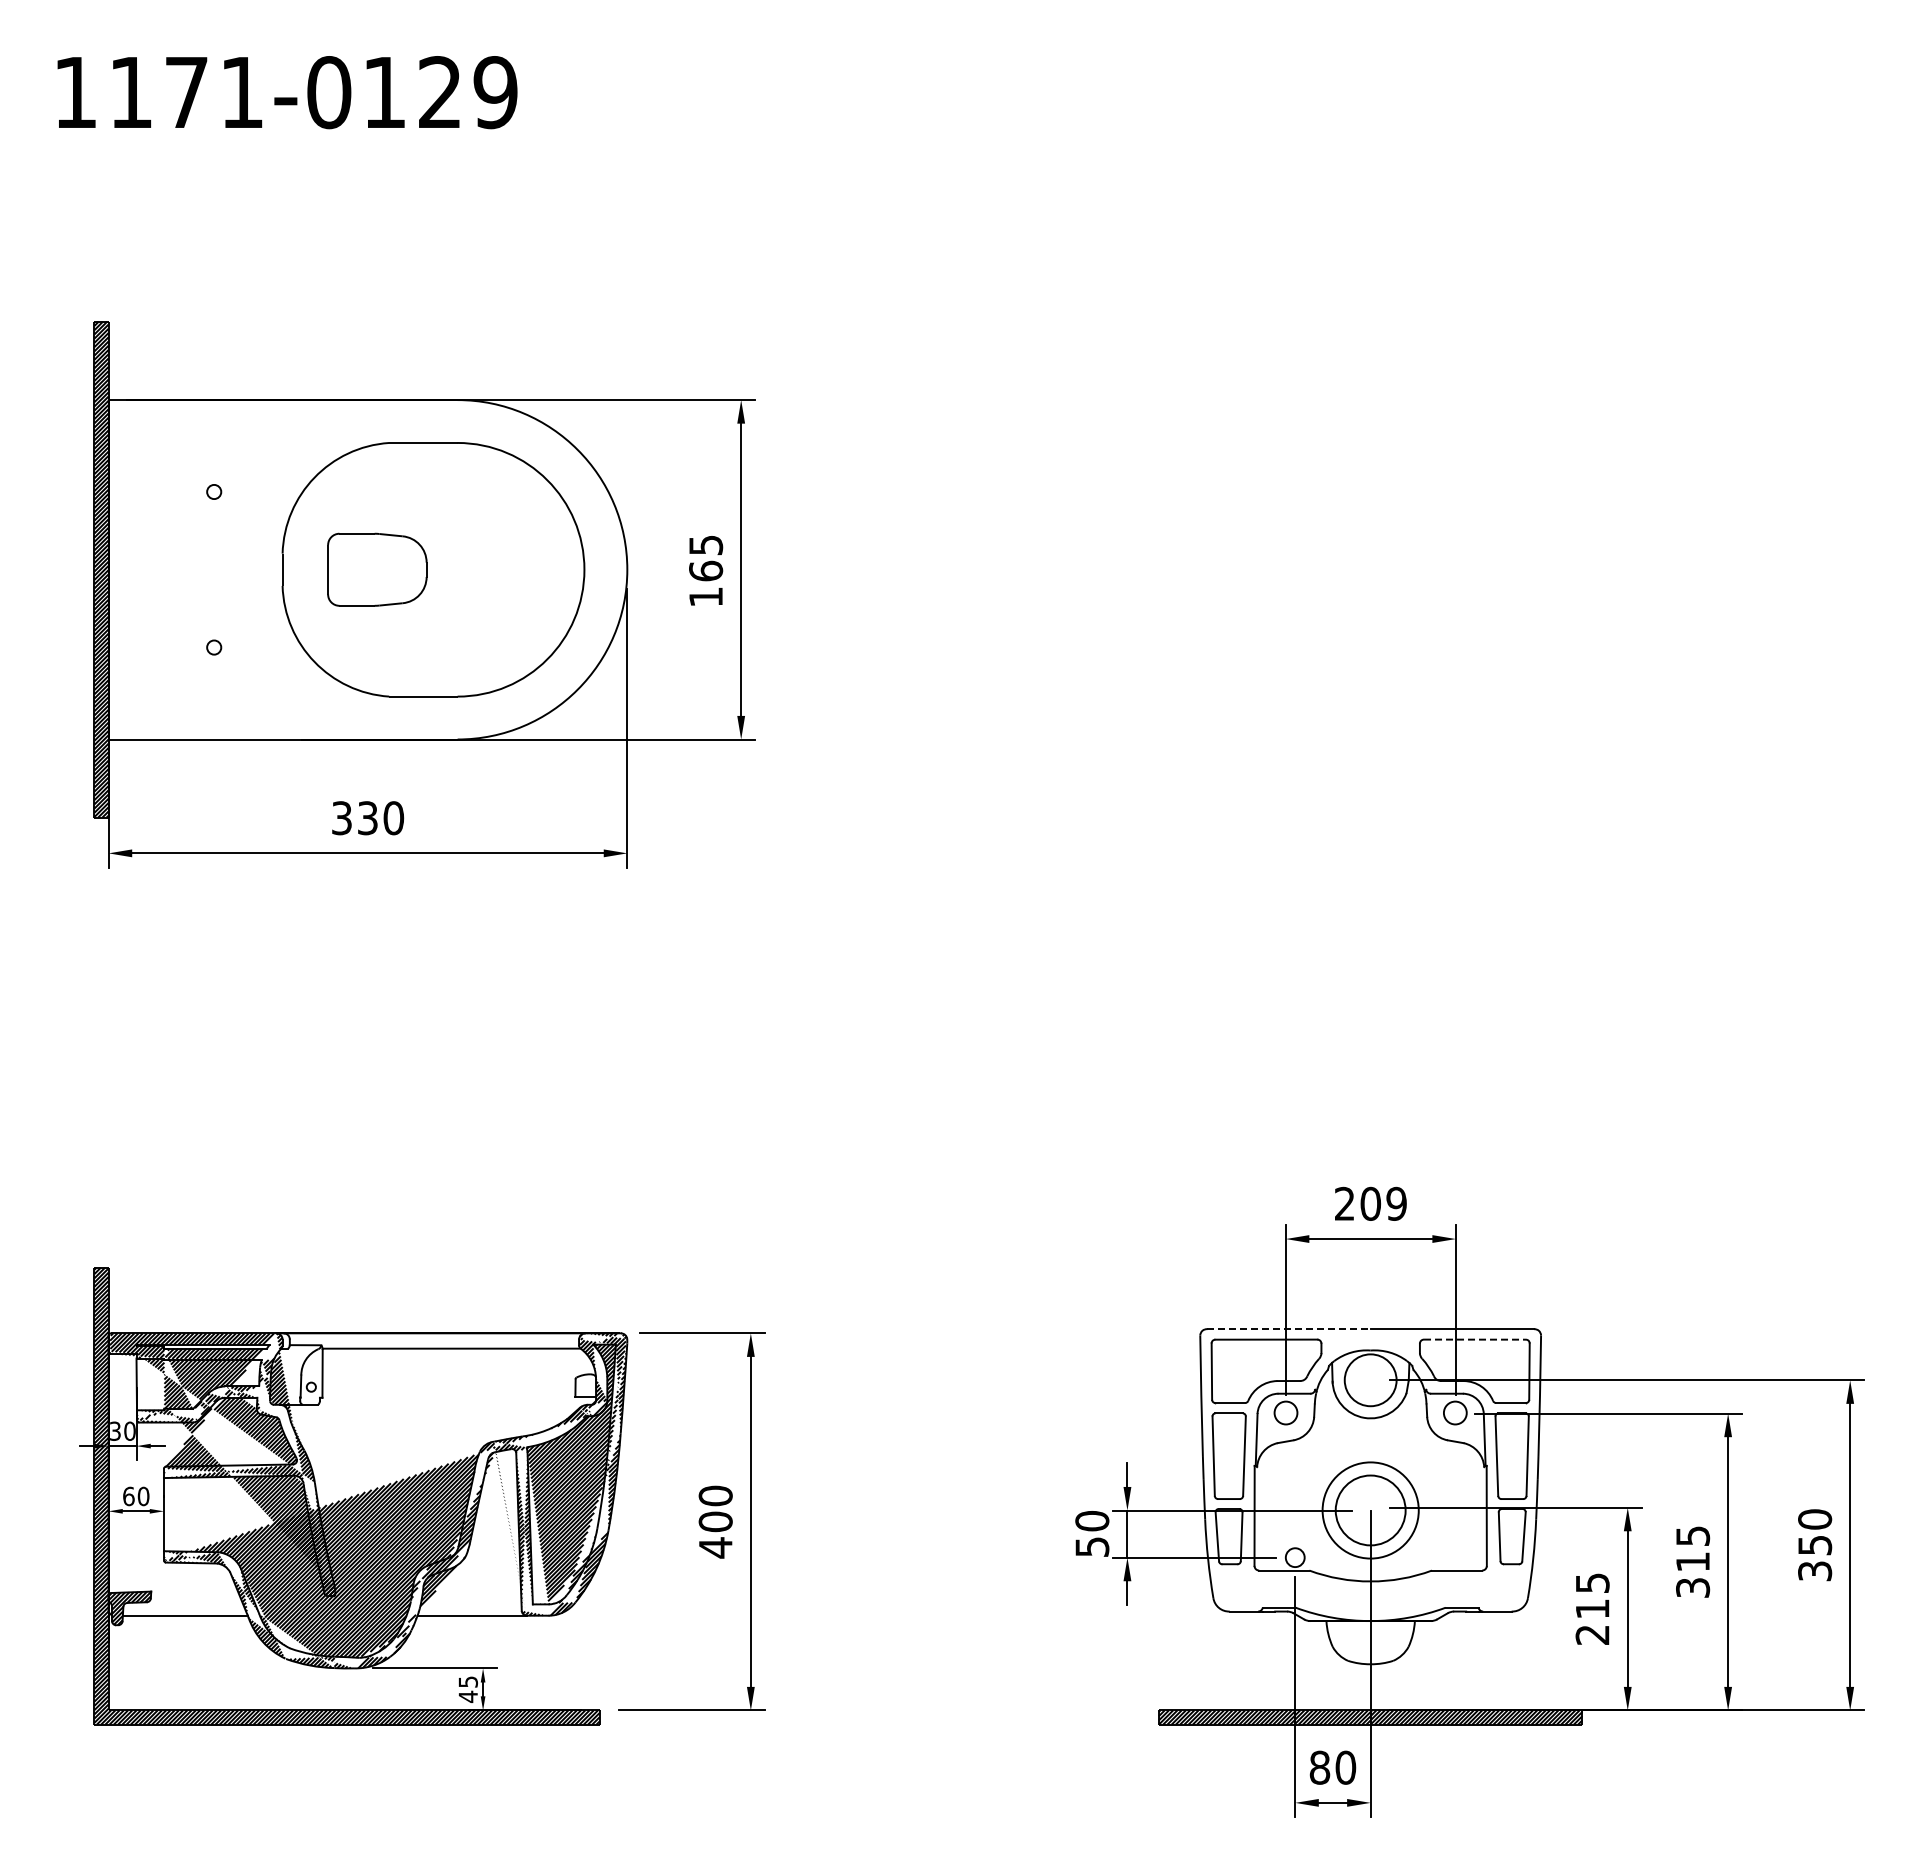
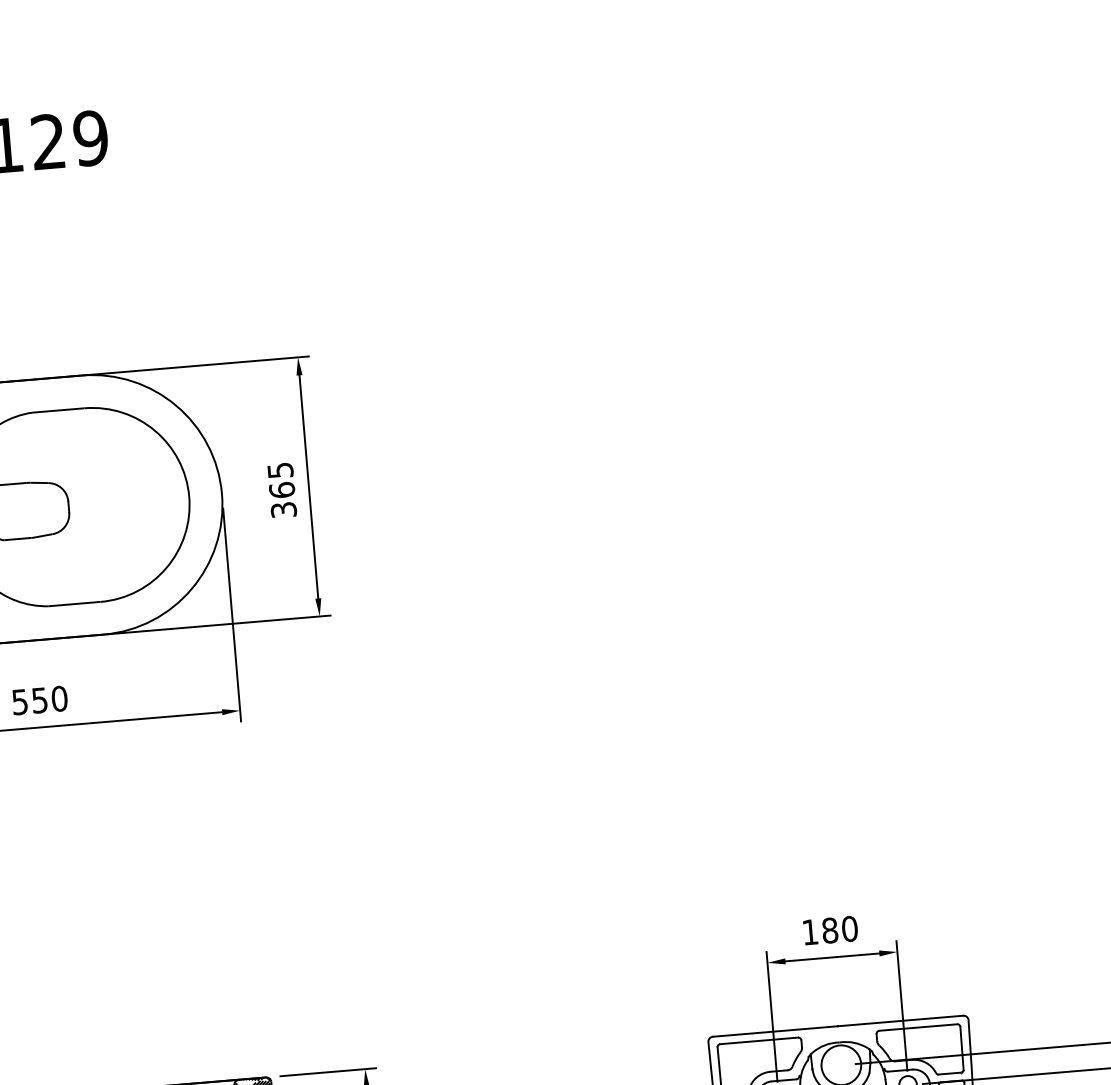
text: (706, 596) -> (284, 509), 165 -> 365
text: (355, 817) -> (30, 700), 330 -> 550
text: (1370, 1203) -> (829, 930), 209 -> 180
line: (1289, 1329) -> (776, 1031), dashed -> solid
line: (1475, 1339) -> (918, 1027), dashed -> solid

